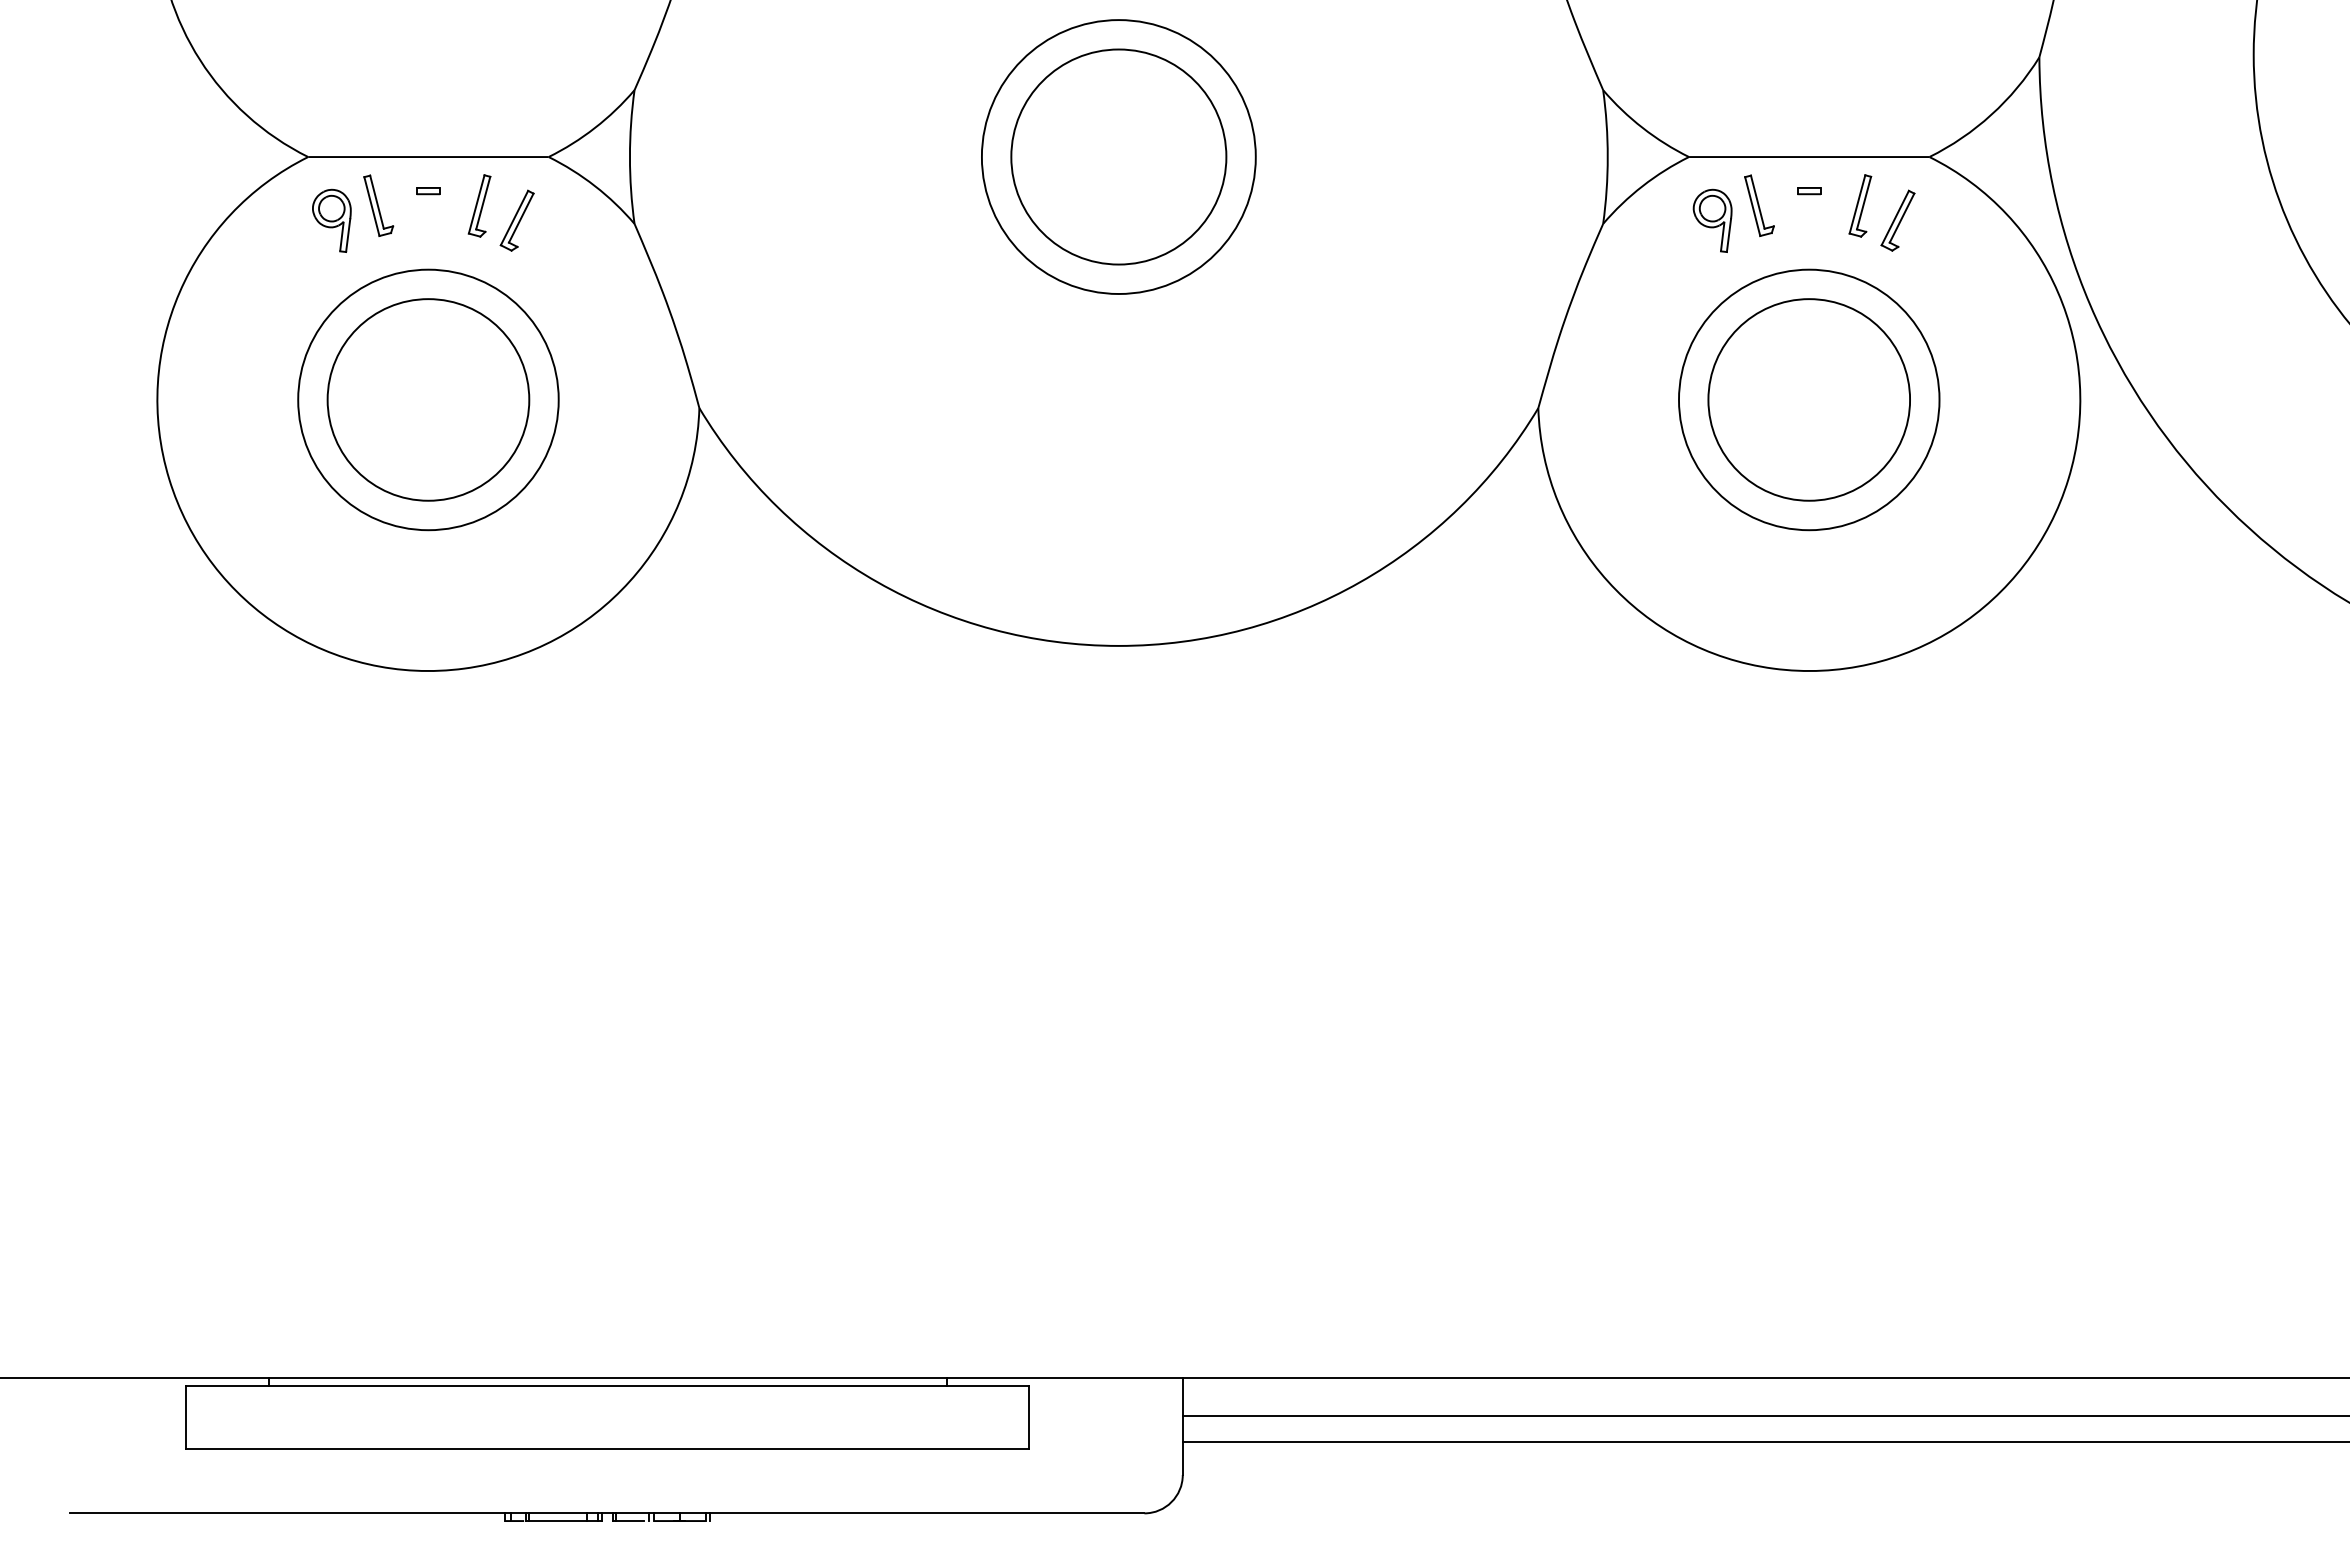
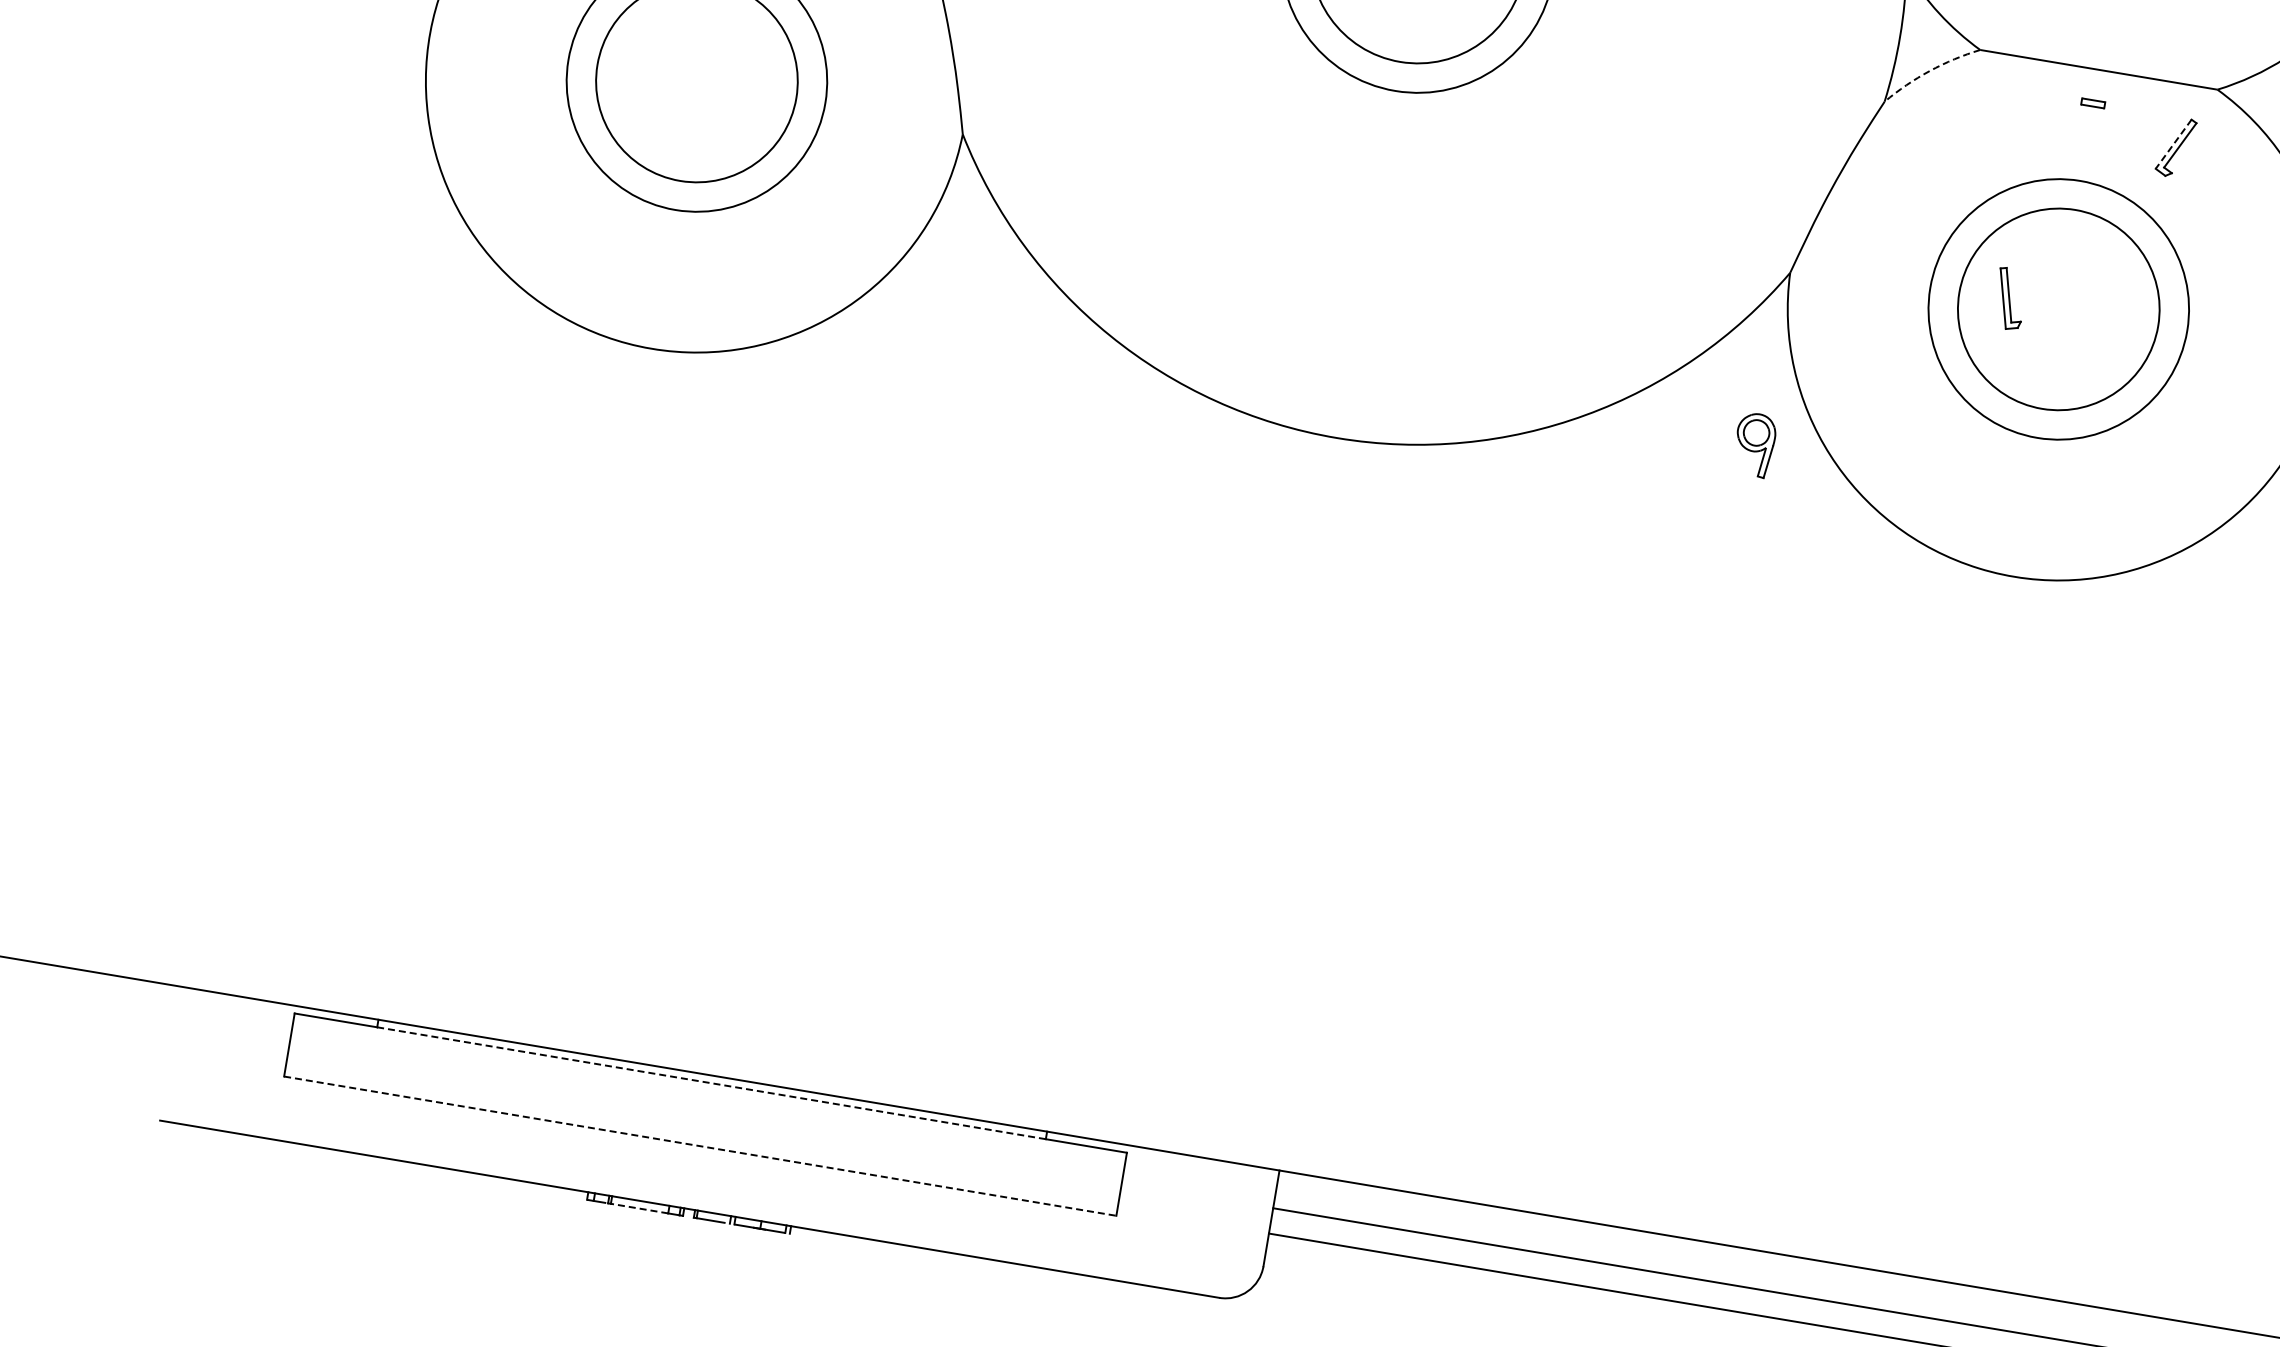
arc: (1642, 186) -> (1929, 71), solid -> dashed
part: (1759, 205) -> (2010, 298), moved
part: (1860, 205) -> (2141, 126), removed
line: (1895, 218) -> (2173, 144), solid -> dashed
part: (1712, 220) -> (1754, 444), moved
line: (608, 1385) -> (711, 1083), solid -> dashed
line: (607, 1449) -> (700, 1146), solid -> dashed
line: (557, 1521) -> (639, 1208), solid -> dashed

